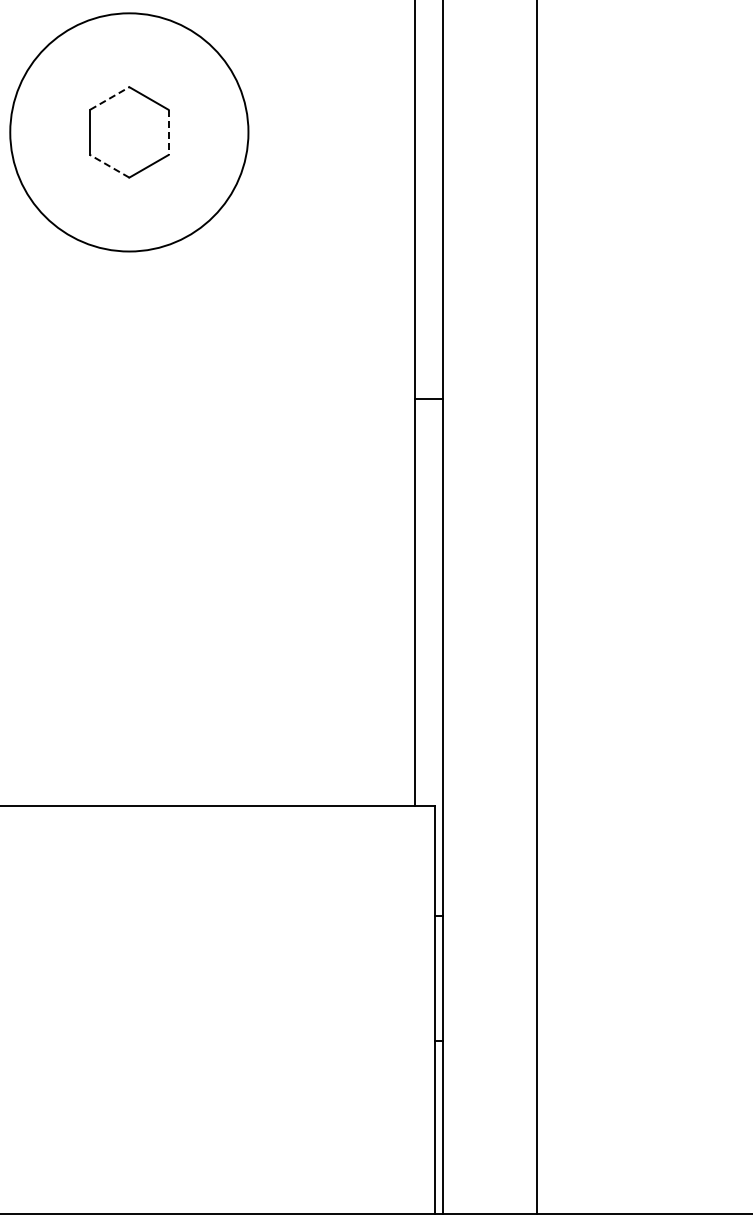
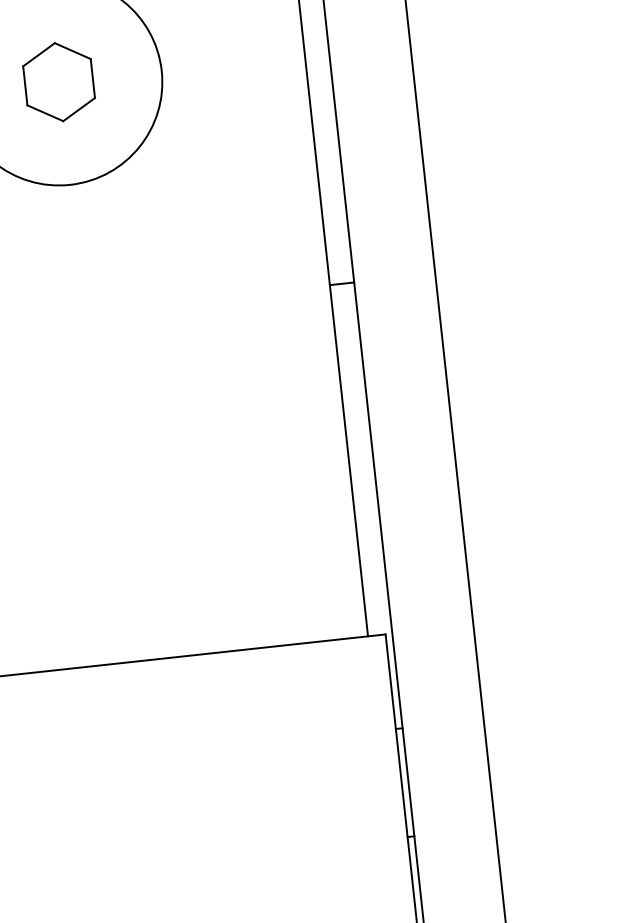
line: (109, 98) -> (38, 54), dashed -> solid
line: (168, 132) -> (92, 78), dashed -> solid
line: (109, 166) -> (45, 113), dashed -> solid

